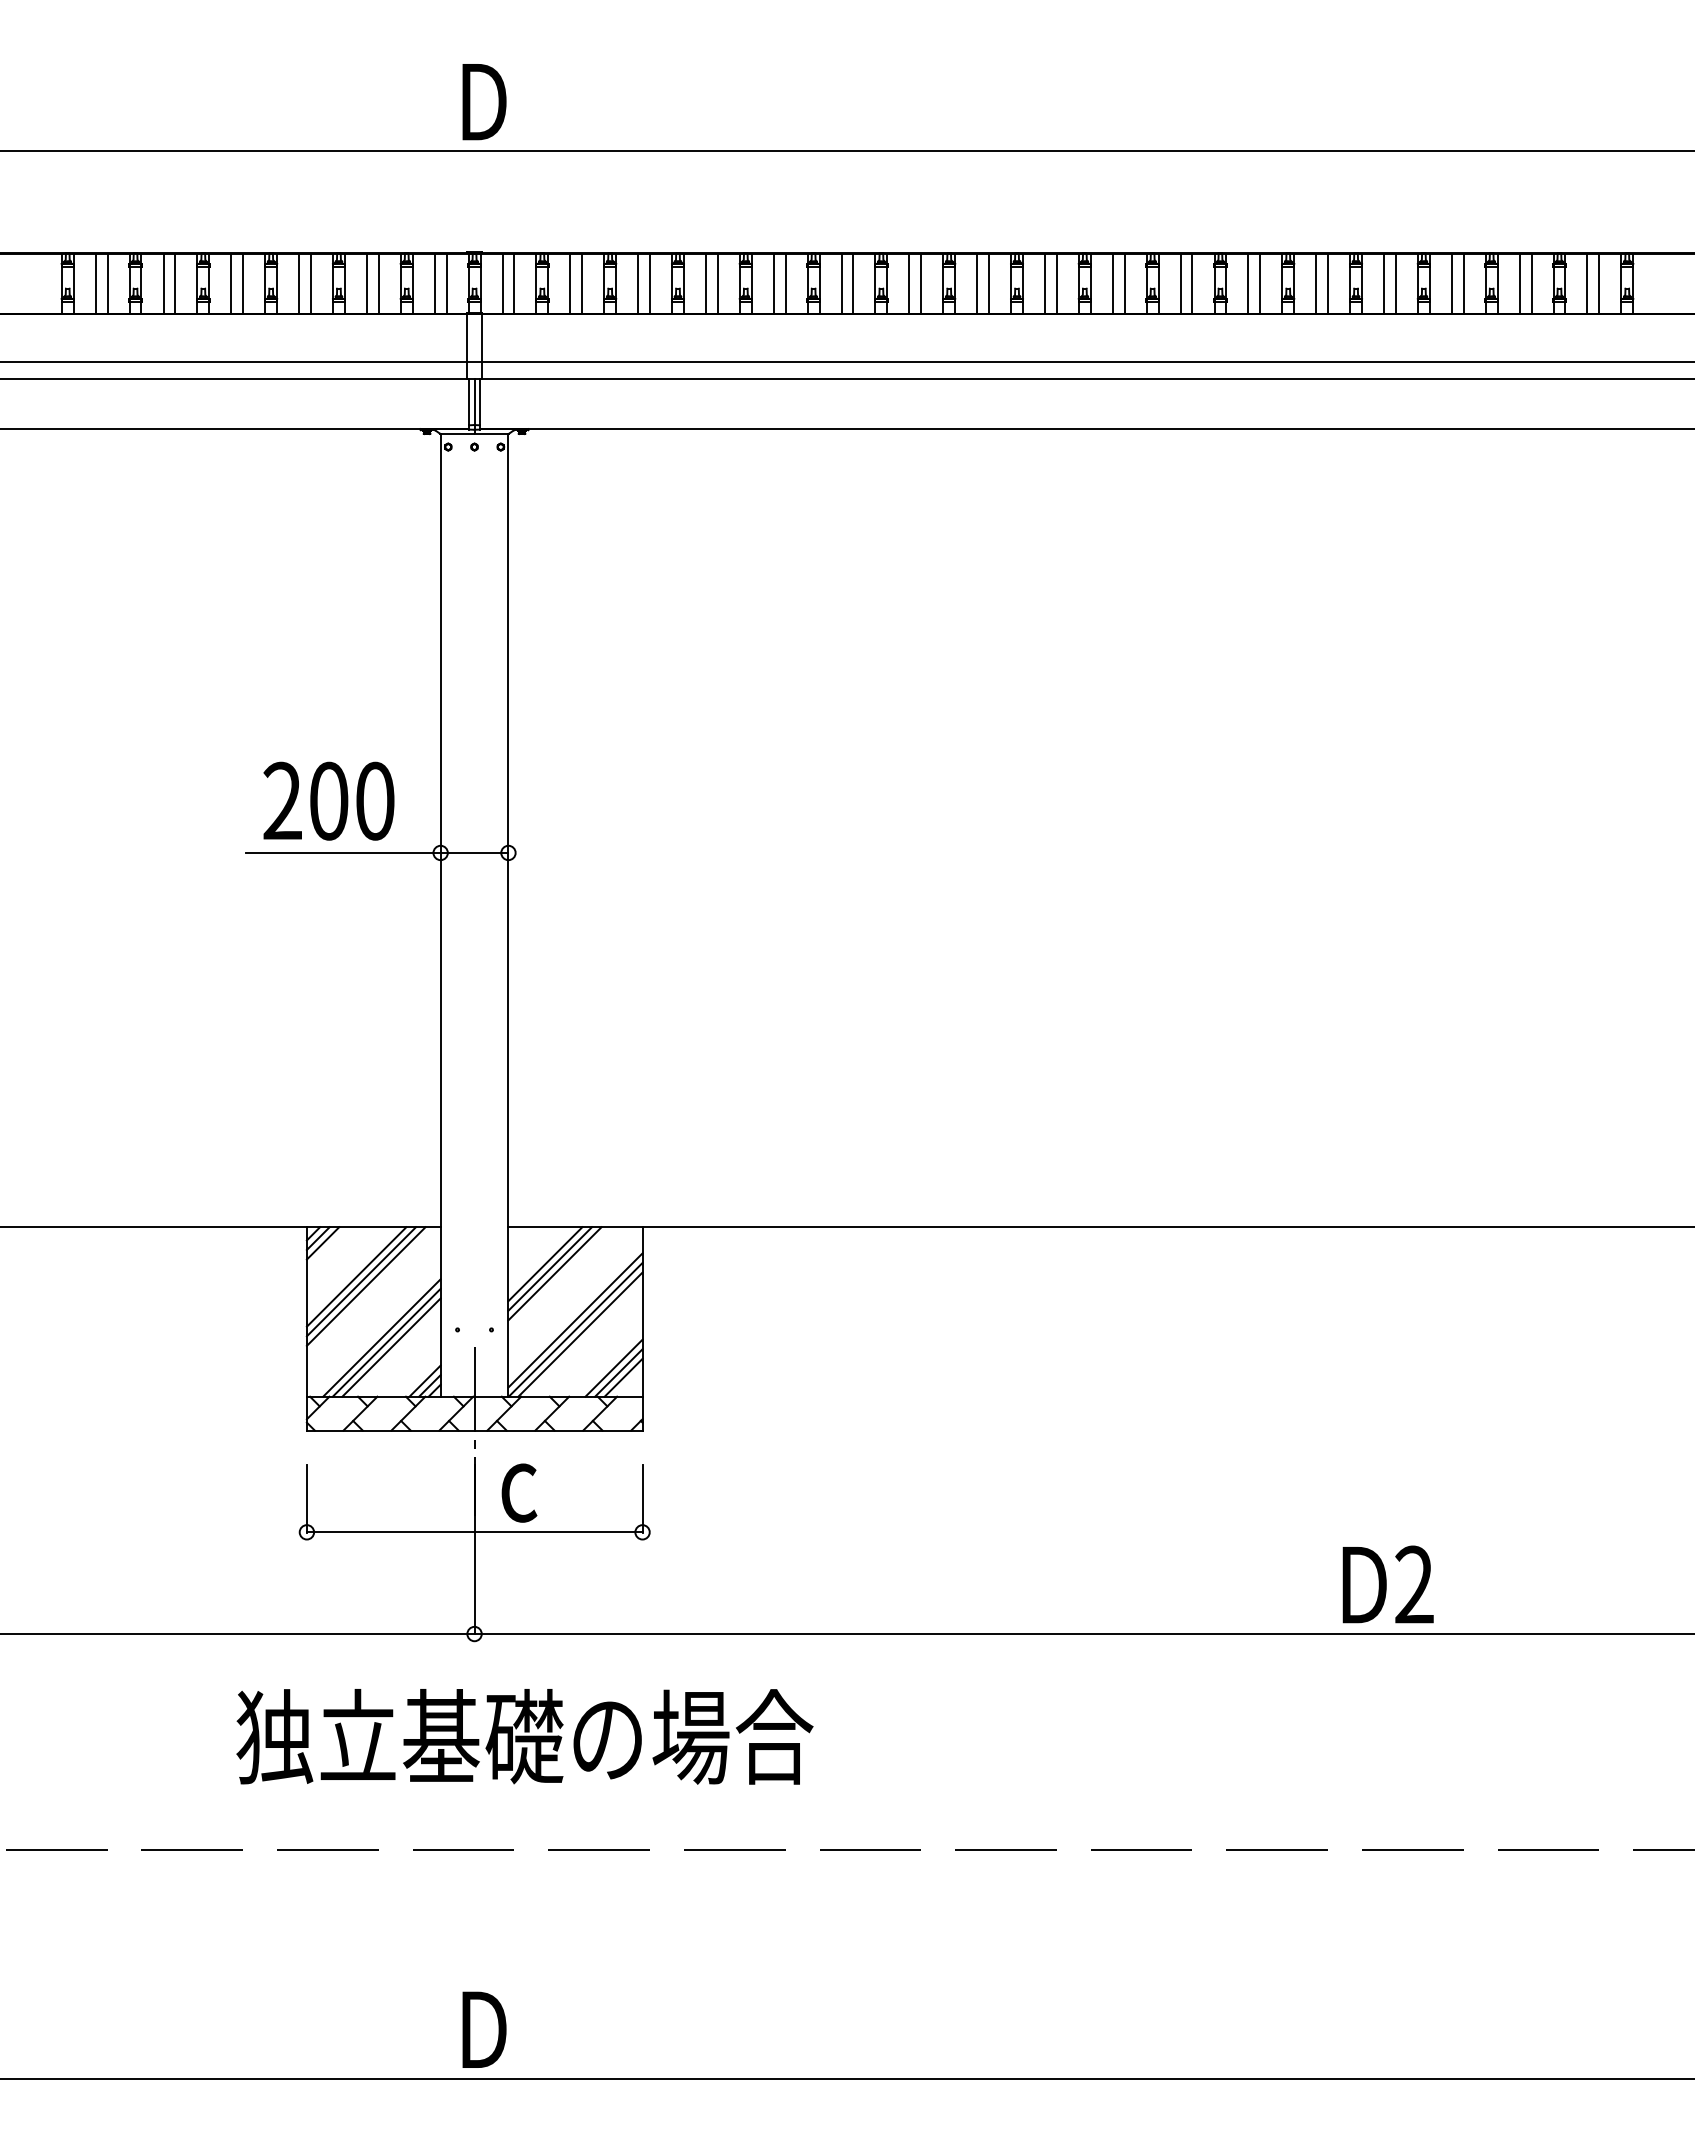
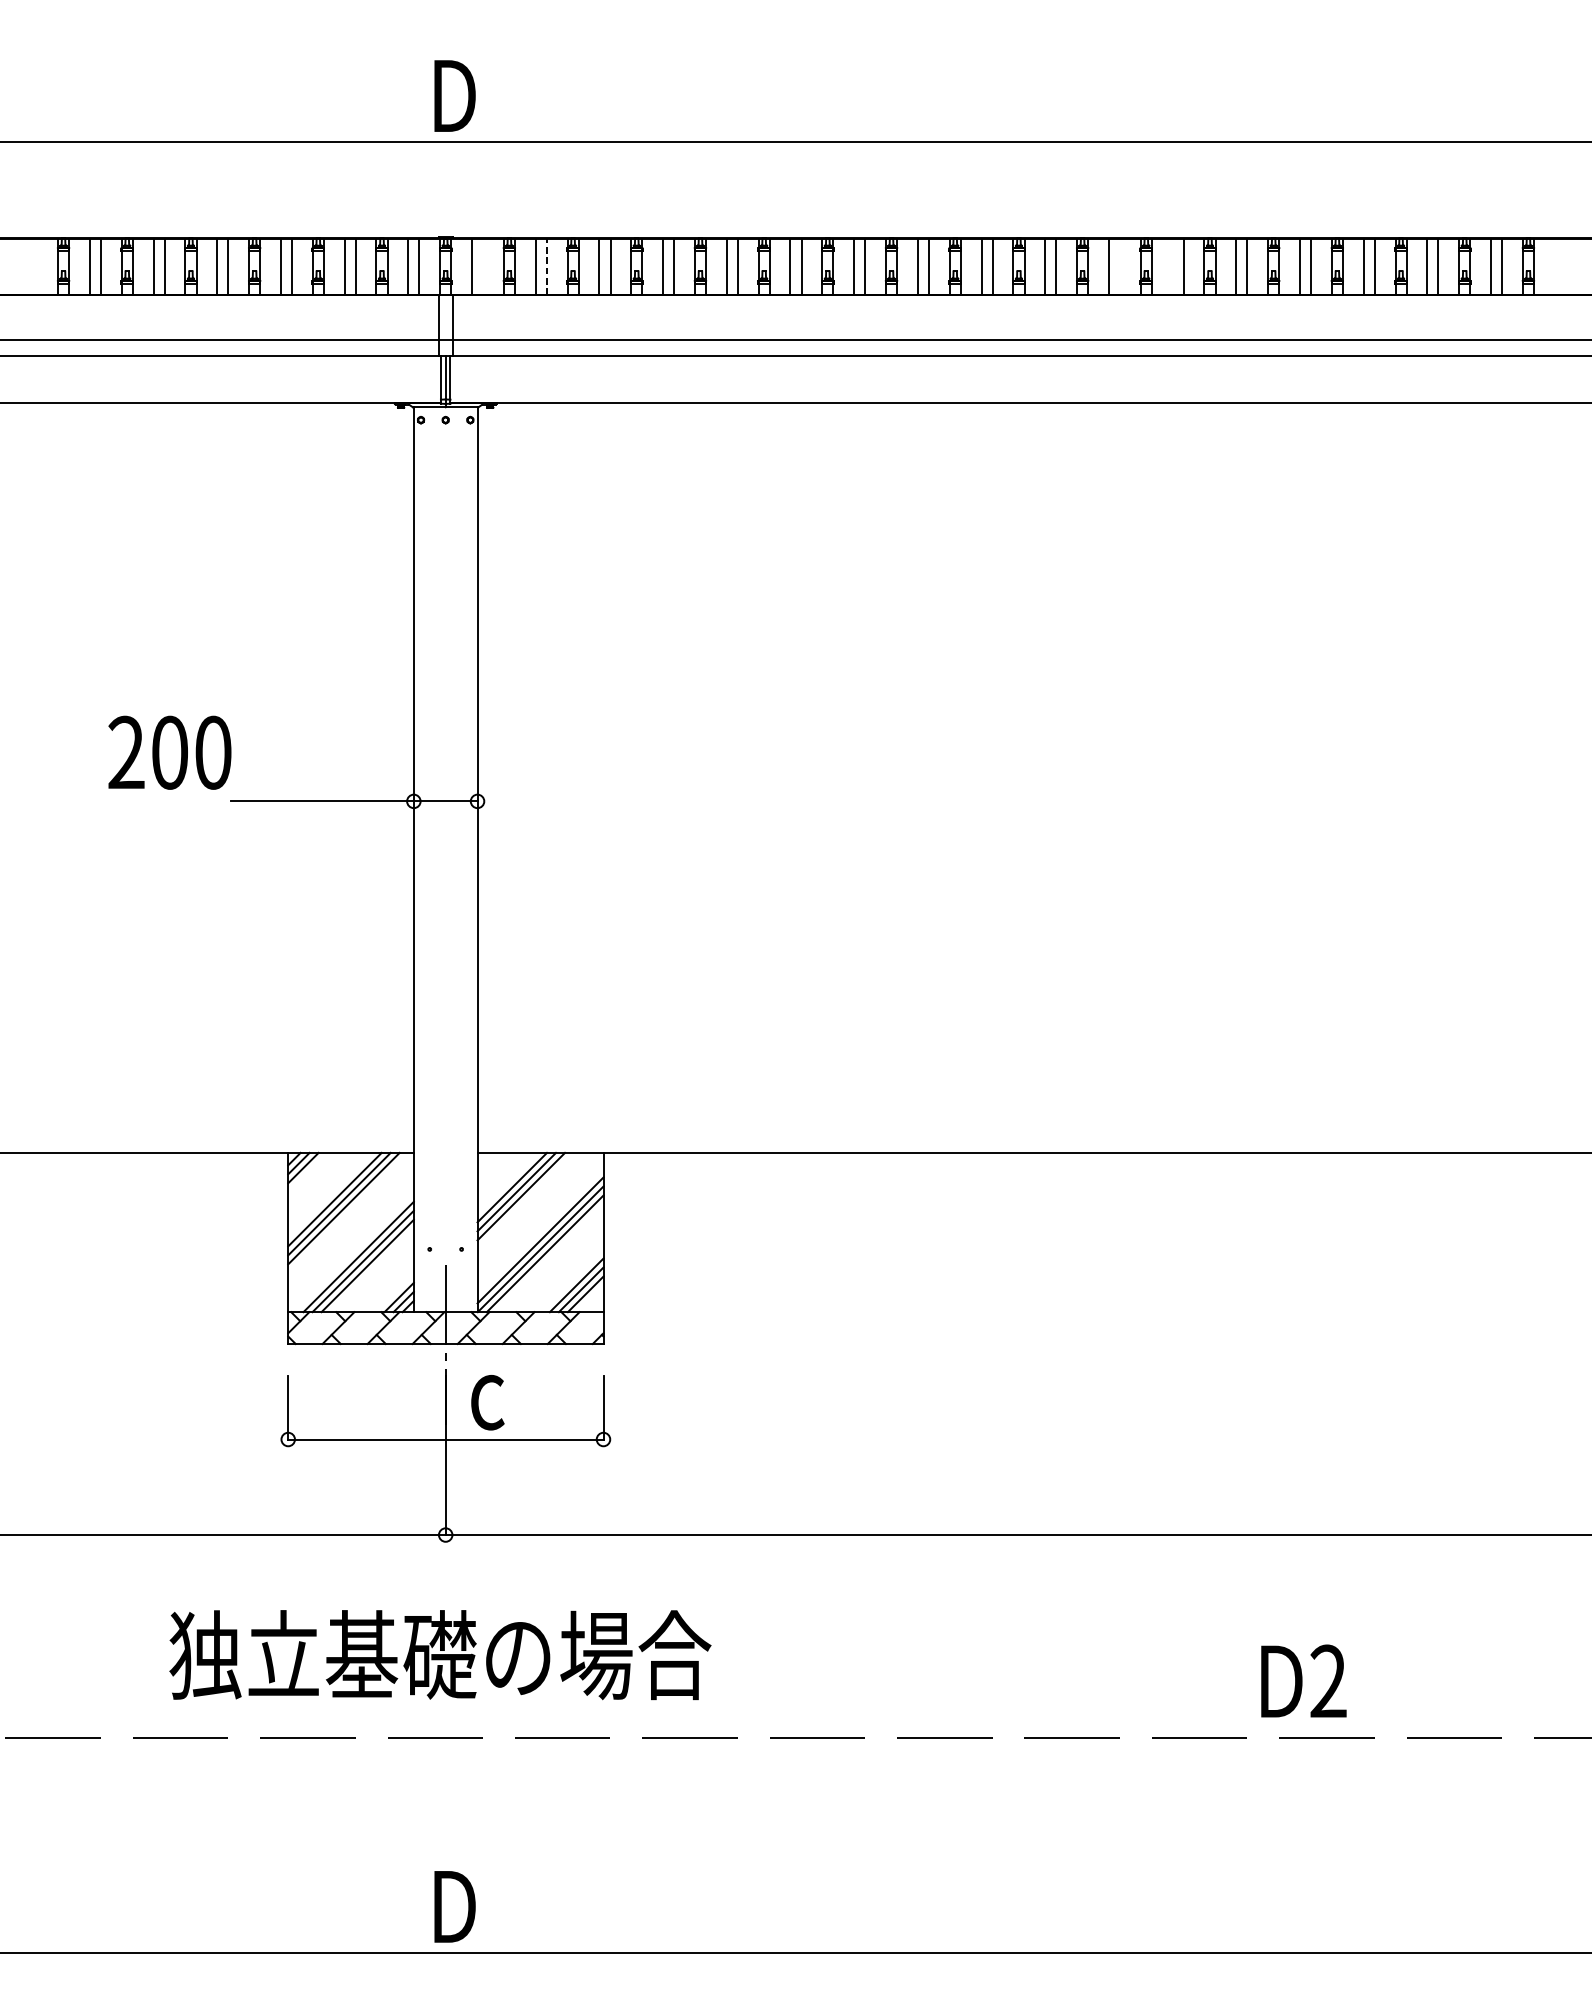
line: (514, 283) -> (483, 266), removed
line: (582, 283) -> (547, 266), solid -> dashed
line: (1192, 283) -> (1120, 266), removed
line: (1248, 283) -> (1172, 266), removed
text: (328, 800) -> (169, 752), moved
text: (1387, 1584) -> (1303, 1681), moved
text: (524, 1736) -> (440, 1654), moved

